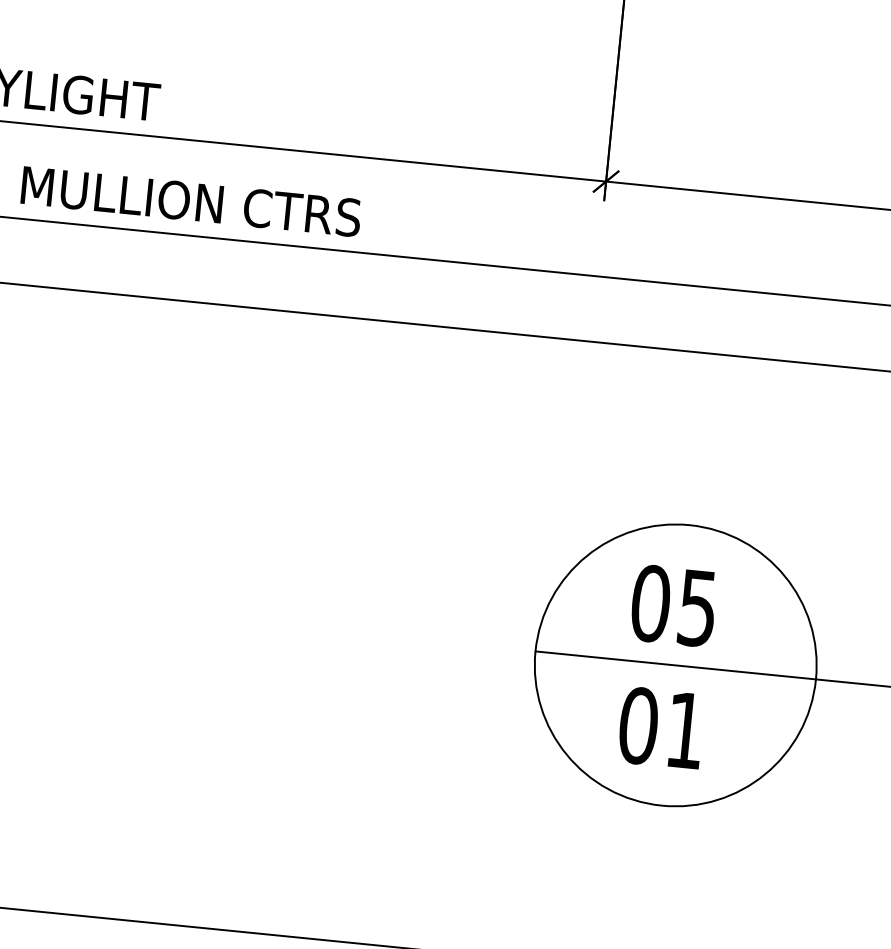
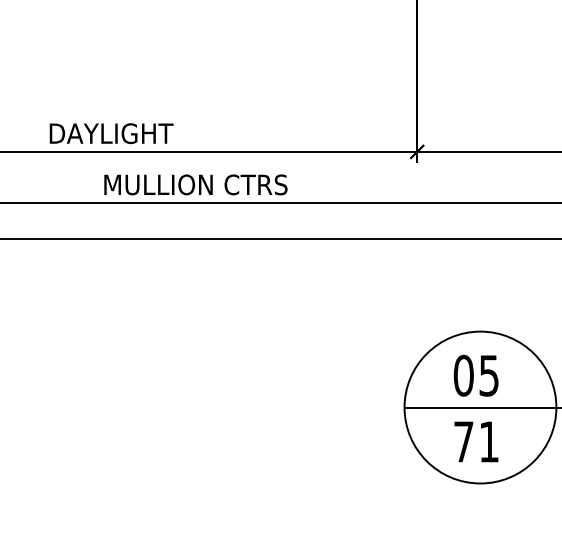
text: (638, 724) -> (463, 441), 01 -> 71

